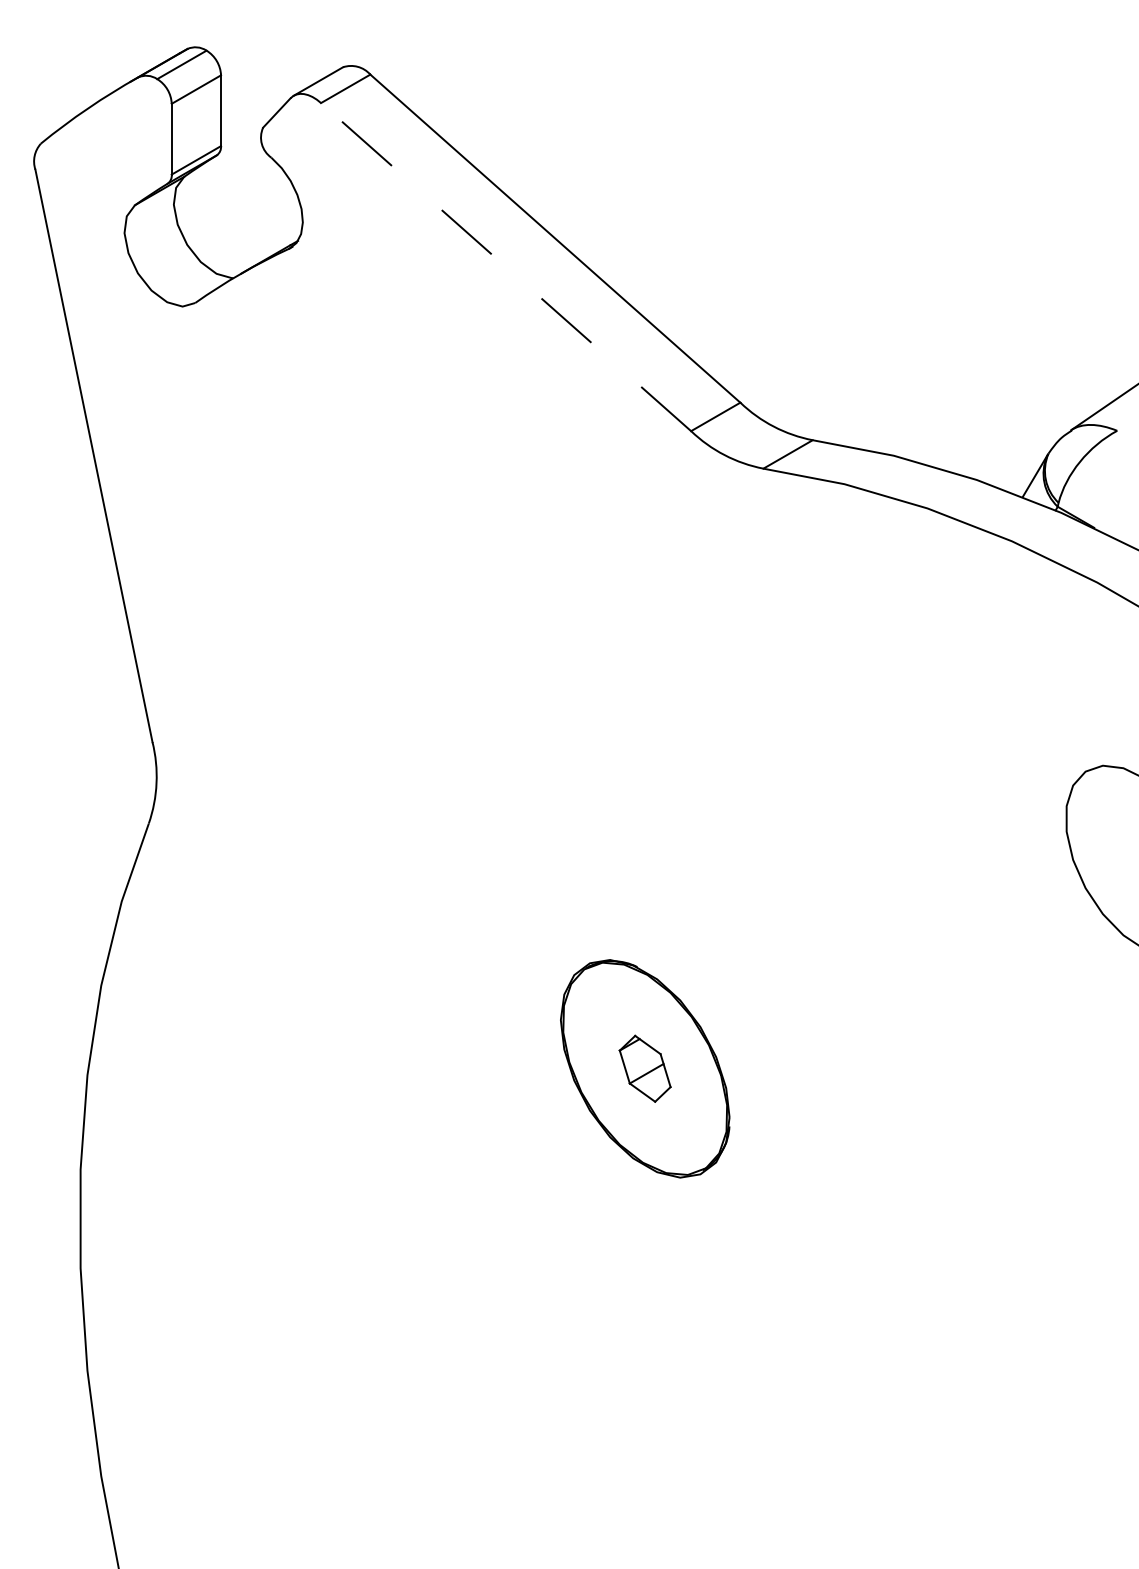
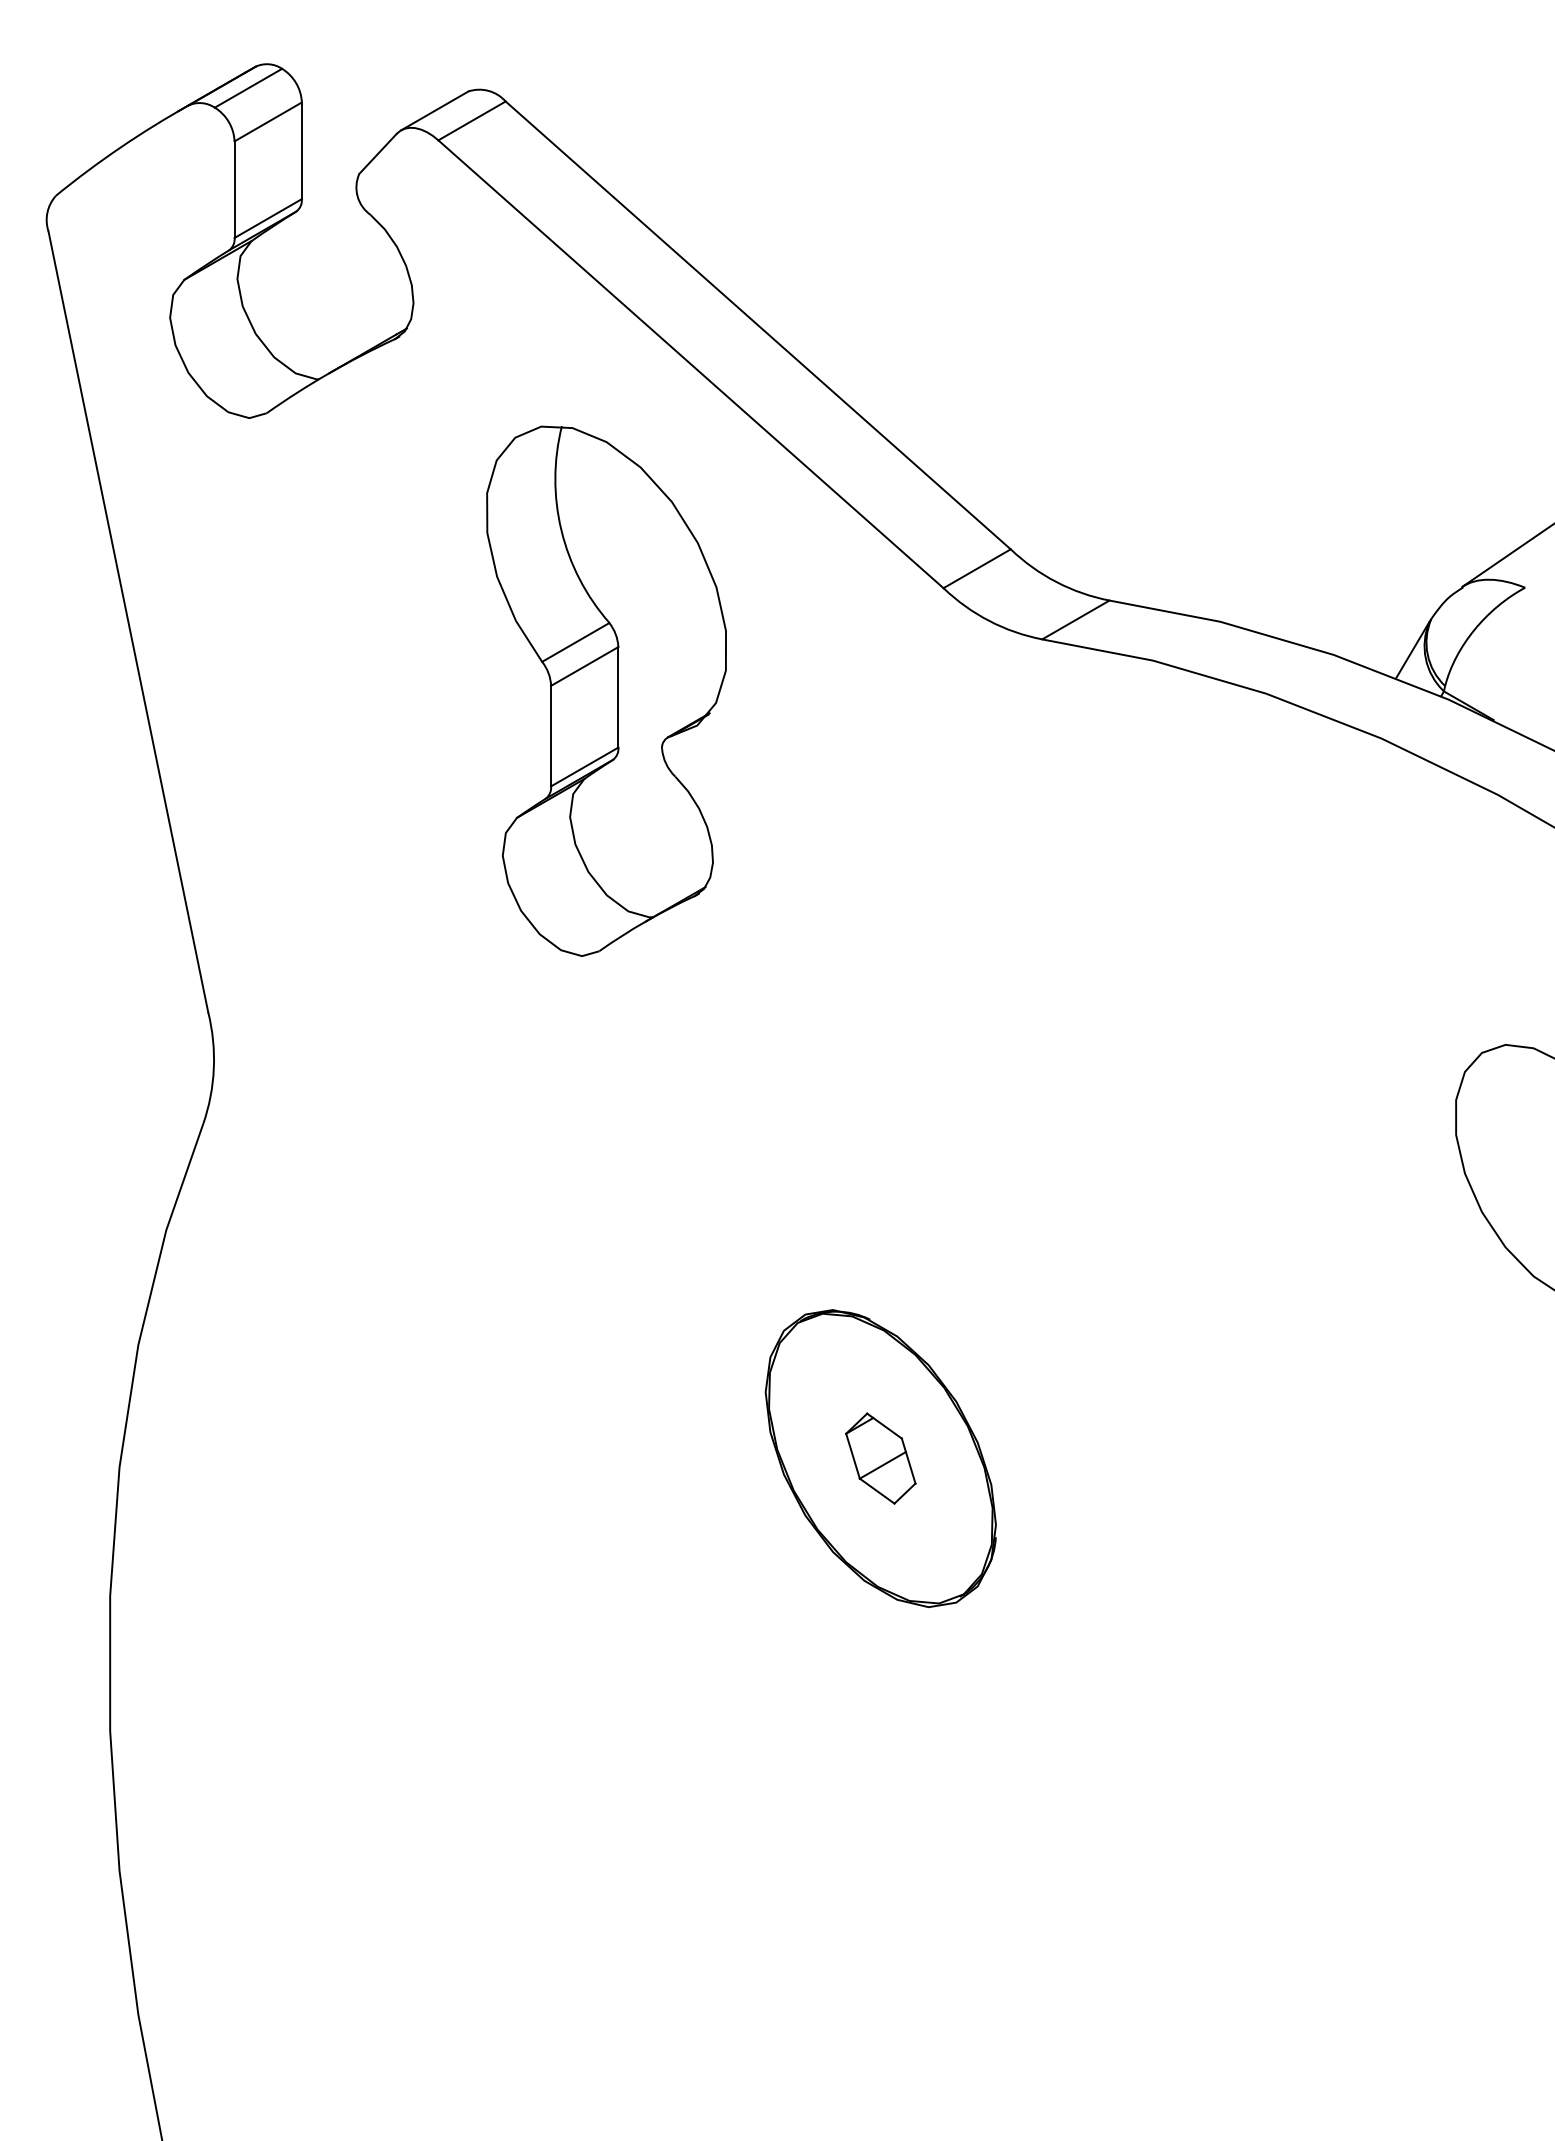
line: (505, 267) -> (690, 364), dashed -> solid
part: (444, 506) -> (606, 690), added

